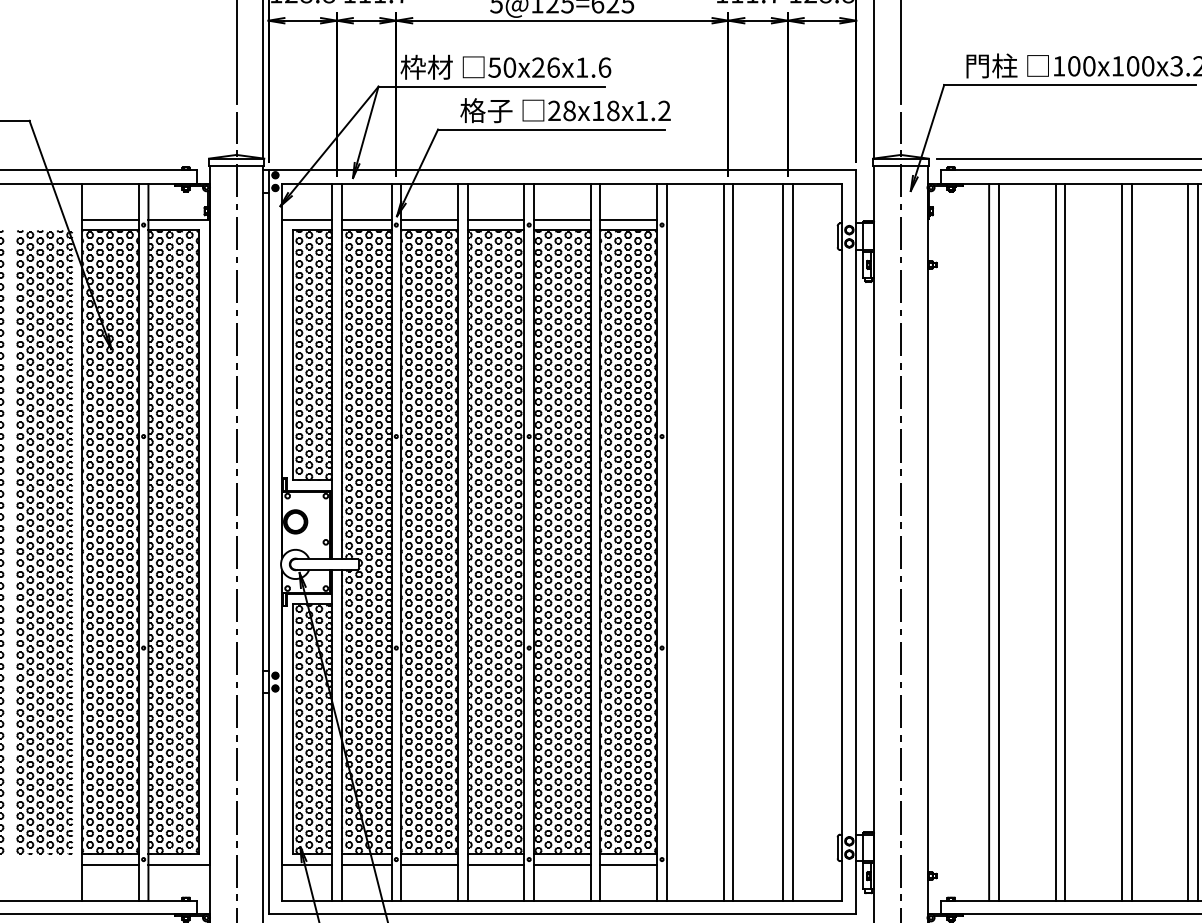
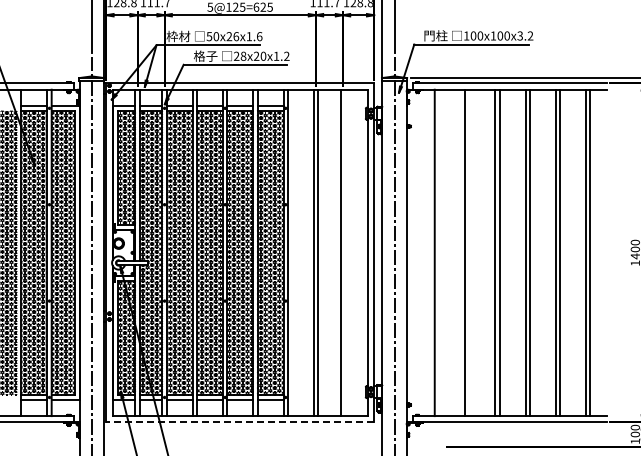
text: (604, 109) -> (259, 55), 28x18x1.2 -> 28x20x1.2
line: (793, 541) -> (345, 252), removed
line: (999, 541) -> (439, 252), removed
line: (1065, 541) -> (469, 252), removed
line: (562, 914) -> (240, 422), solid -> dashed

